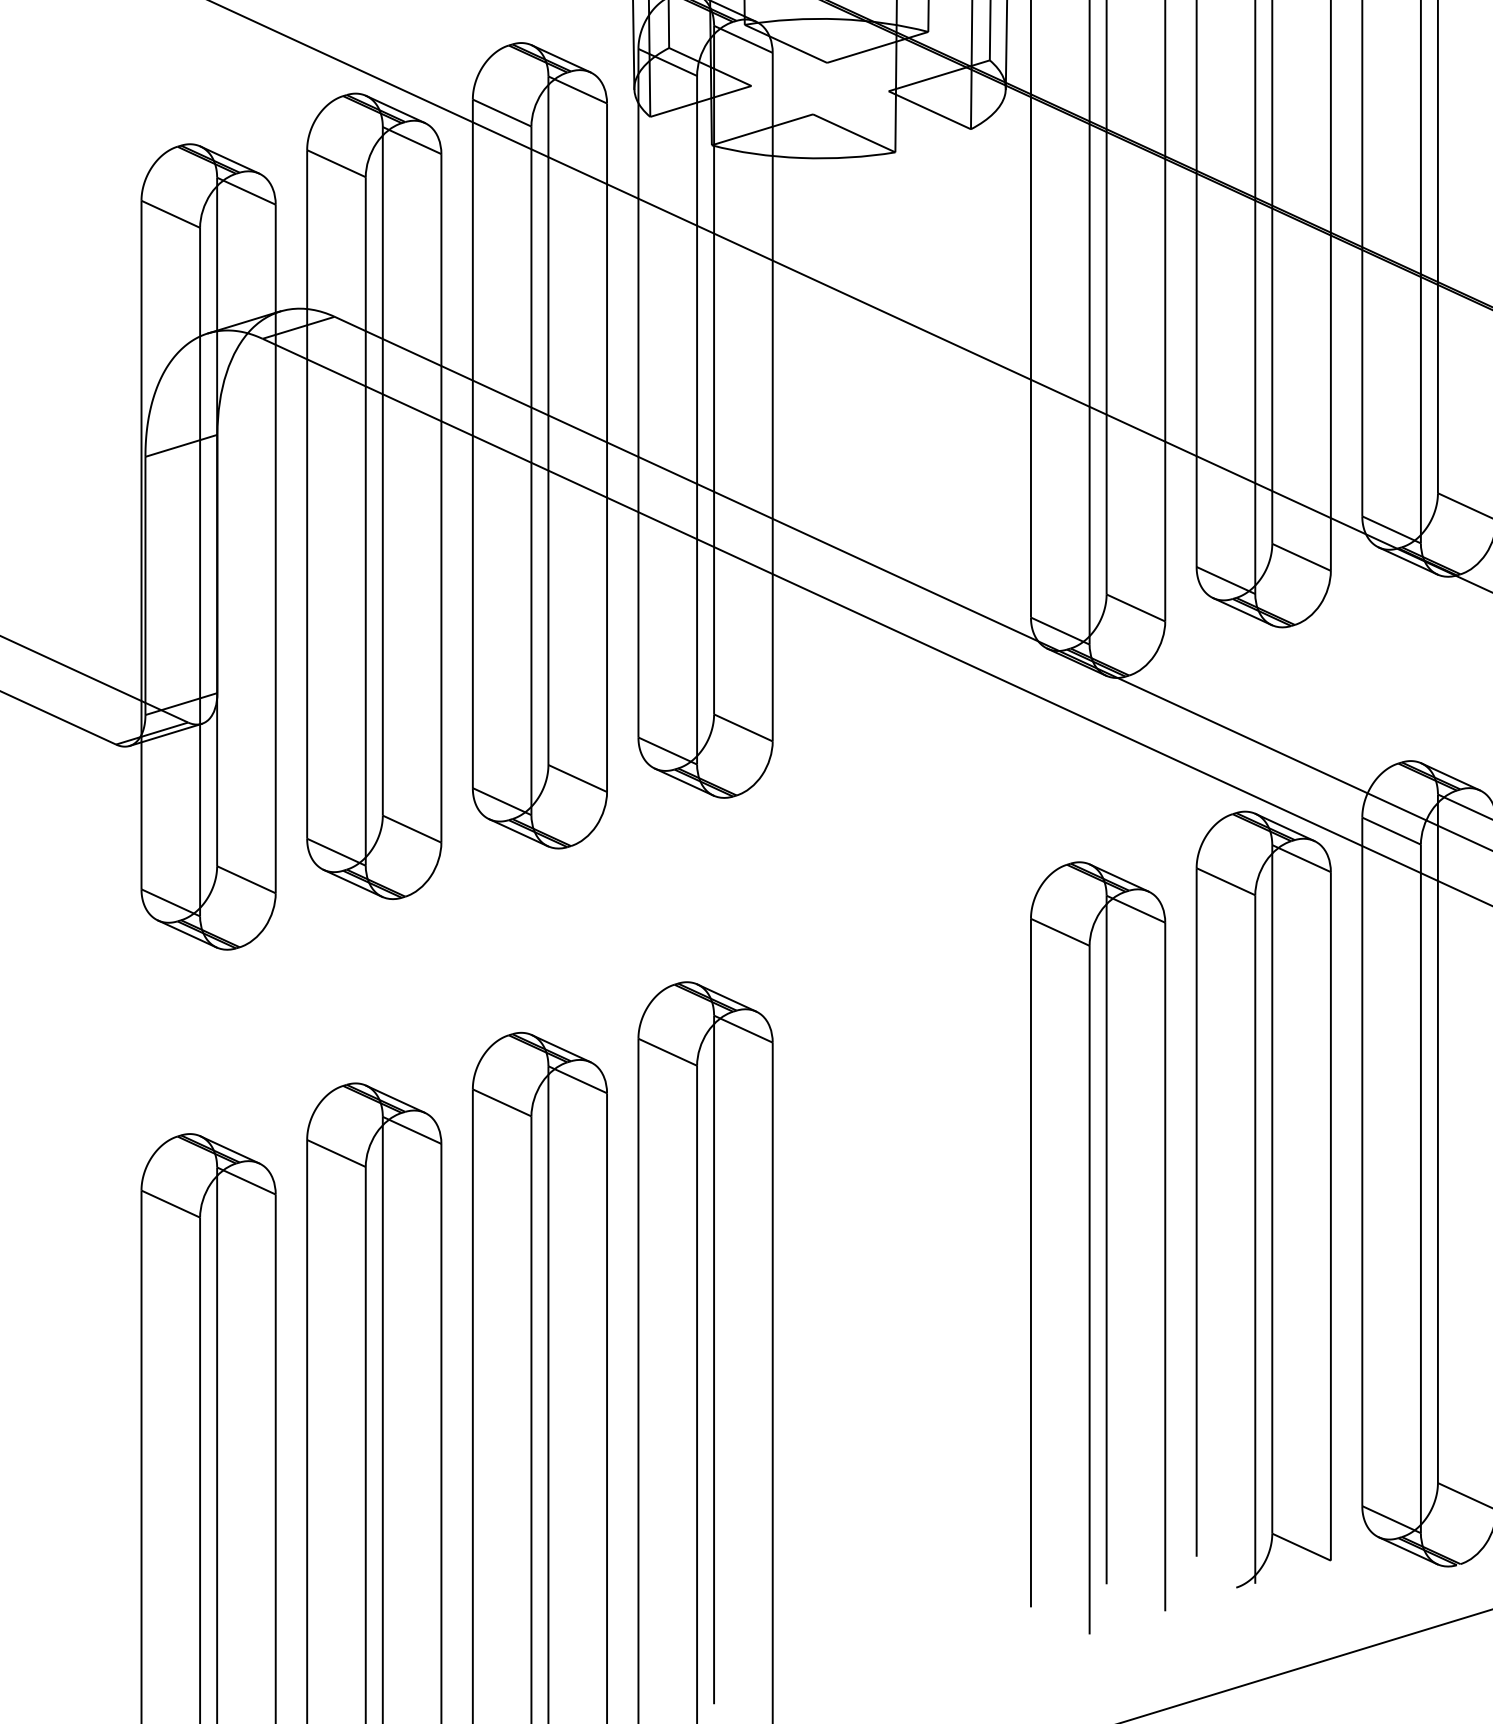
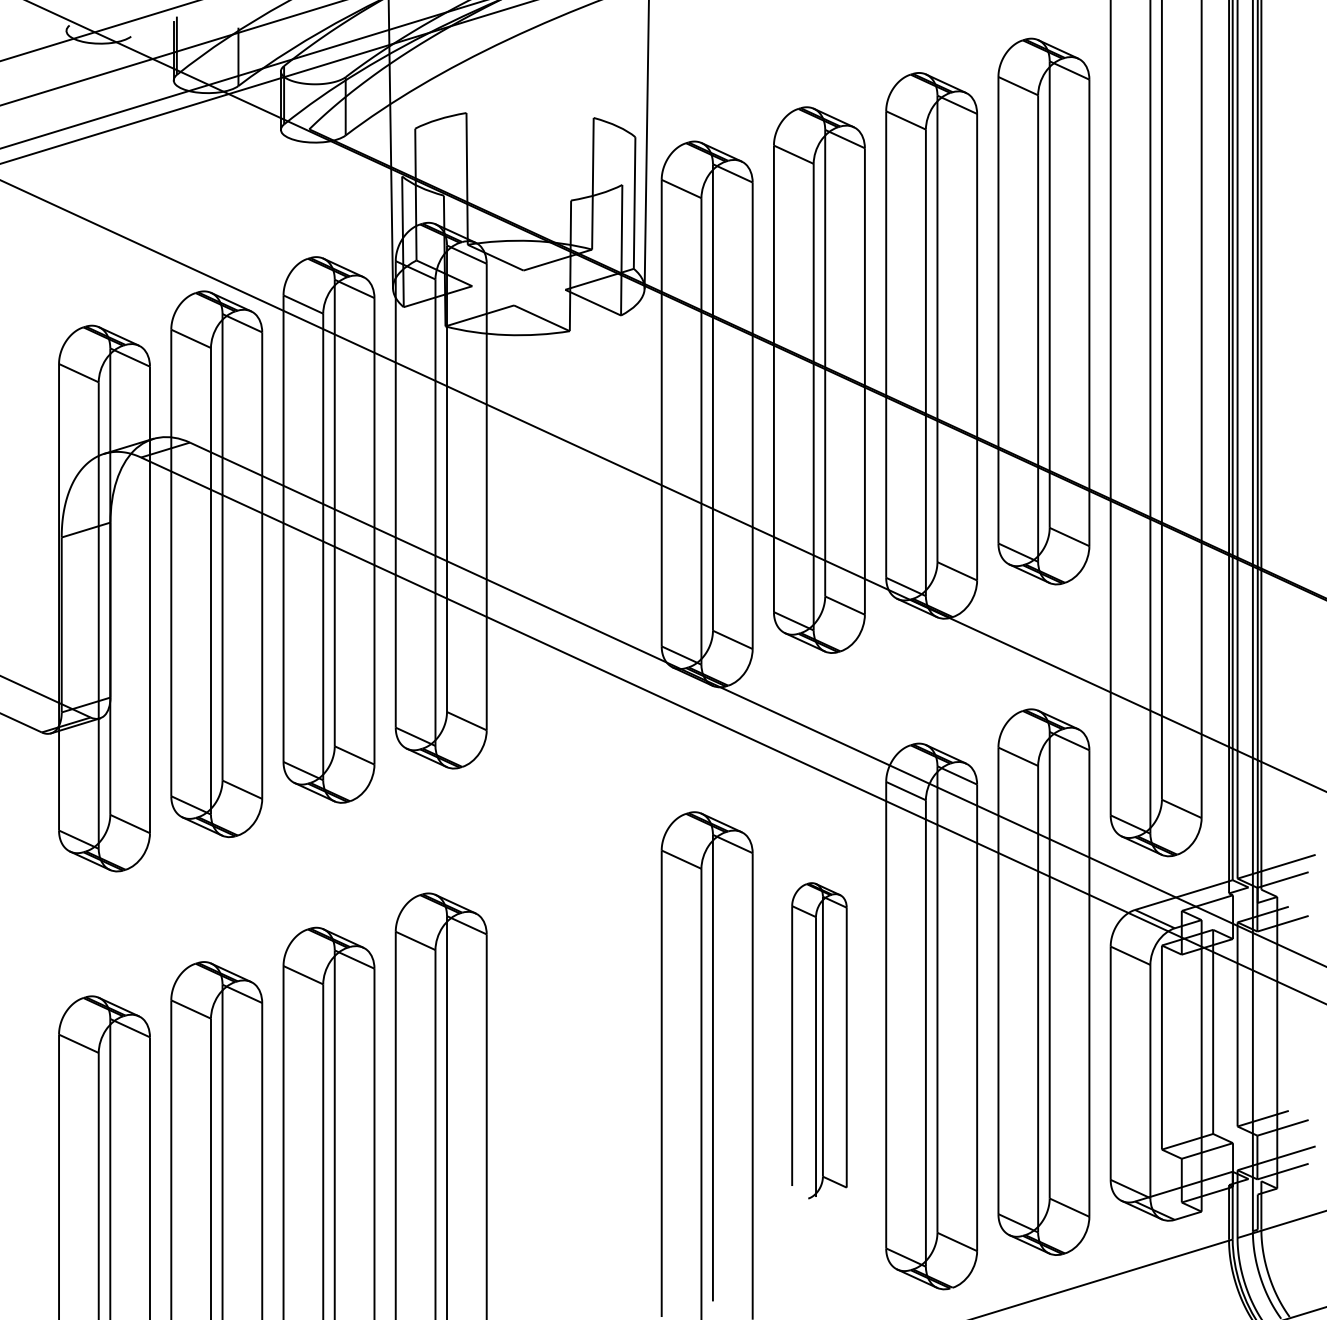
part: (1263, 1199) -> (819, 1040), size x0.6

